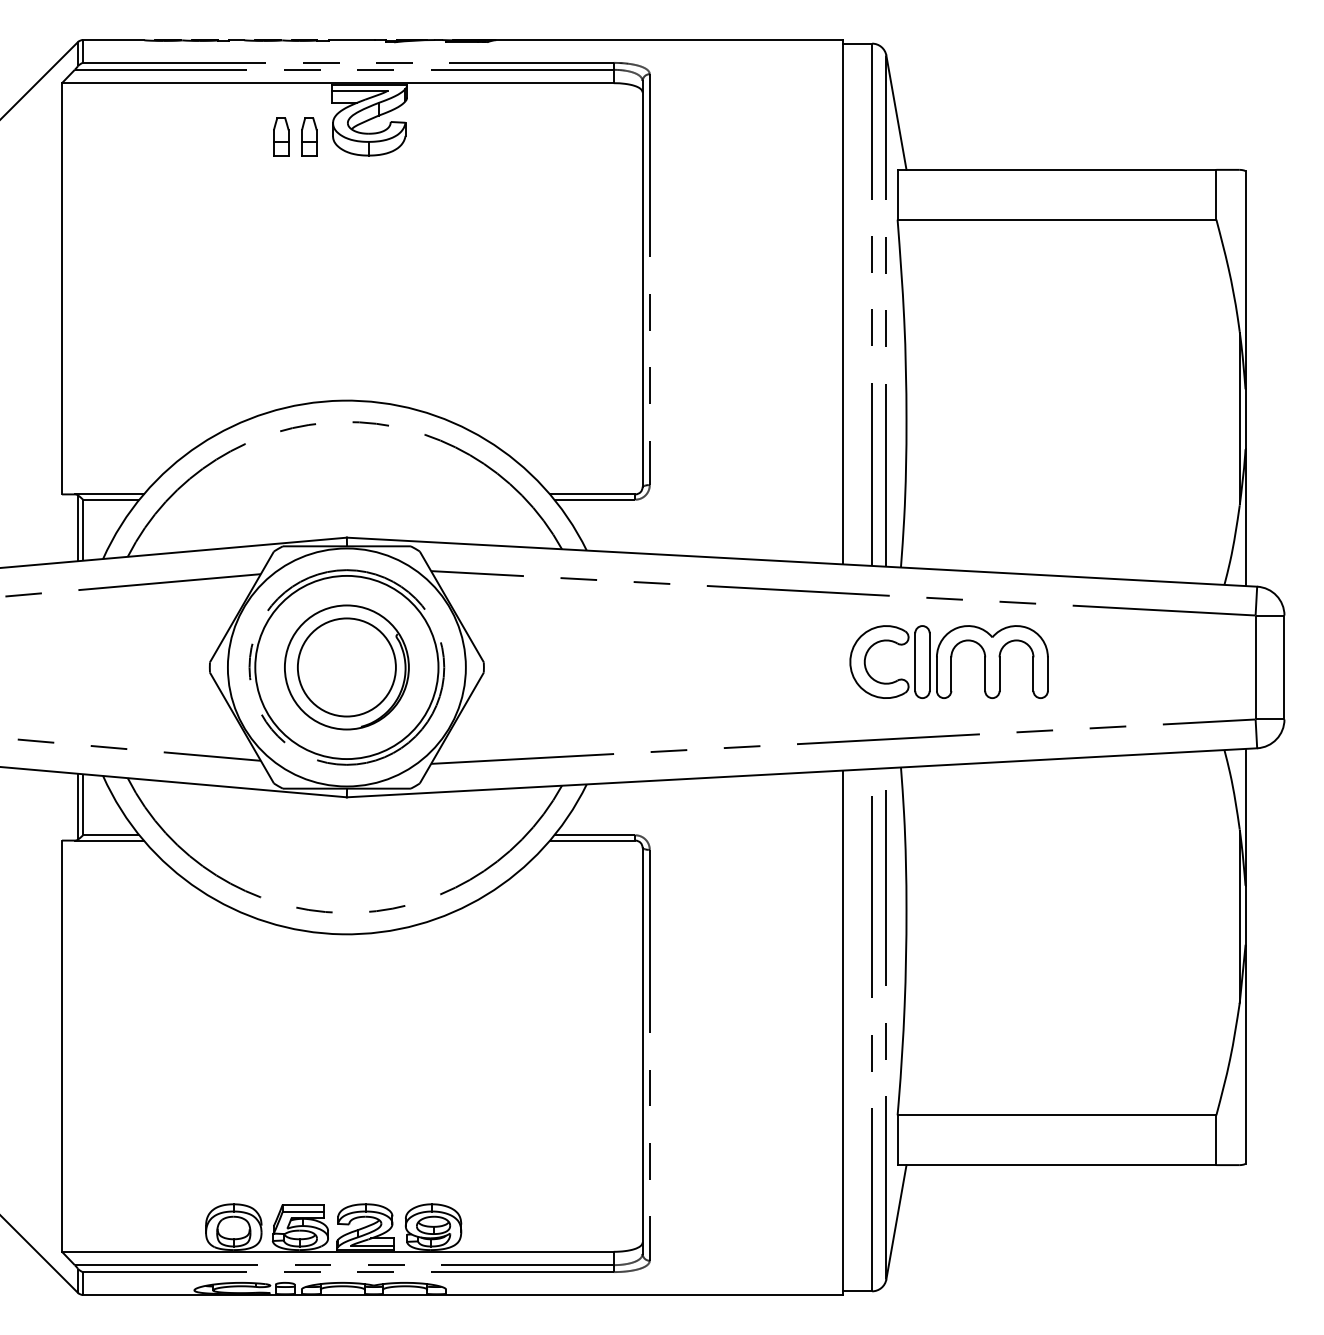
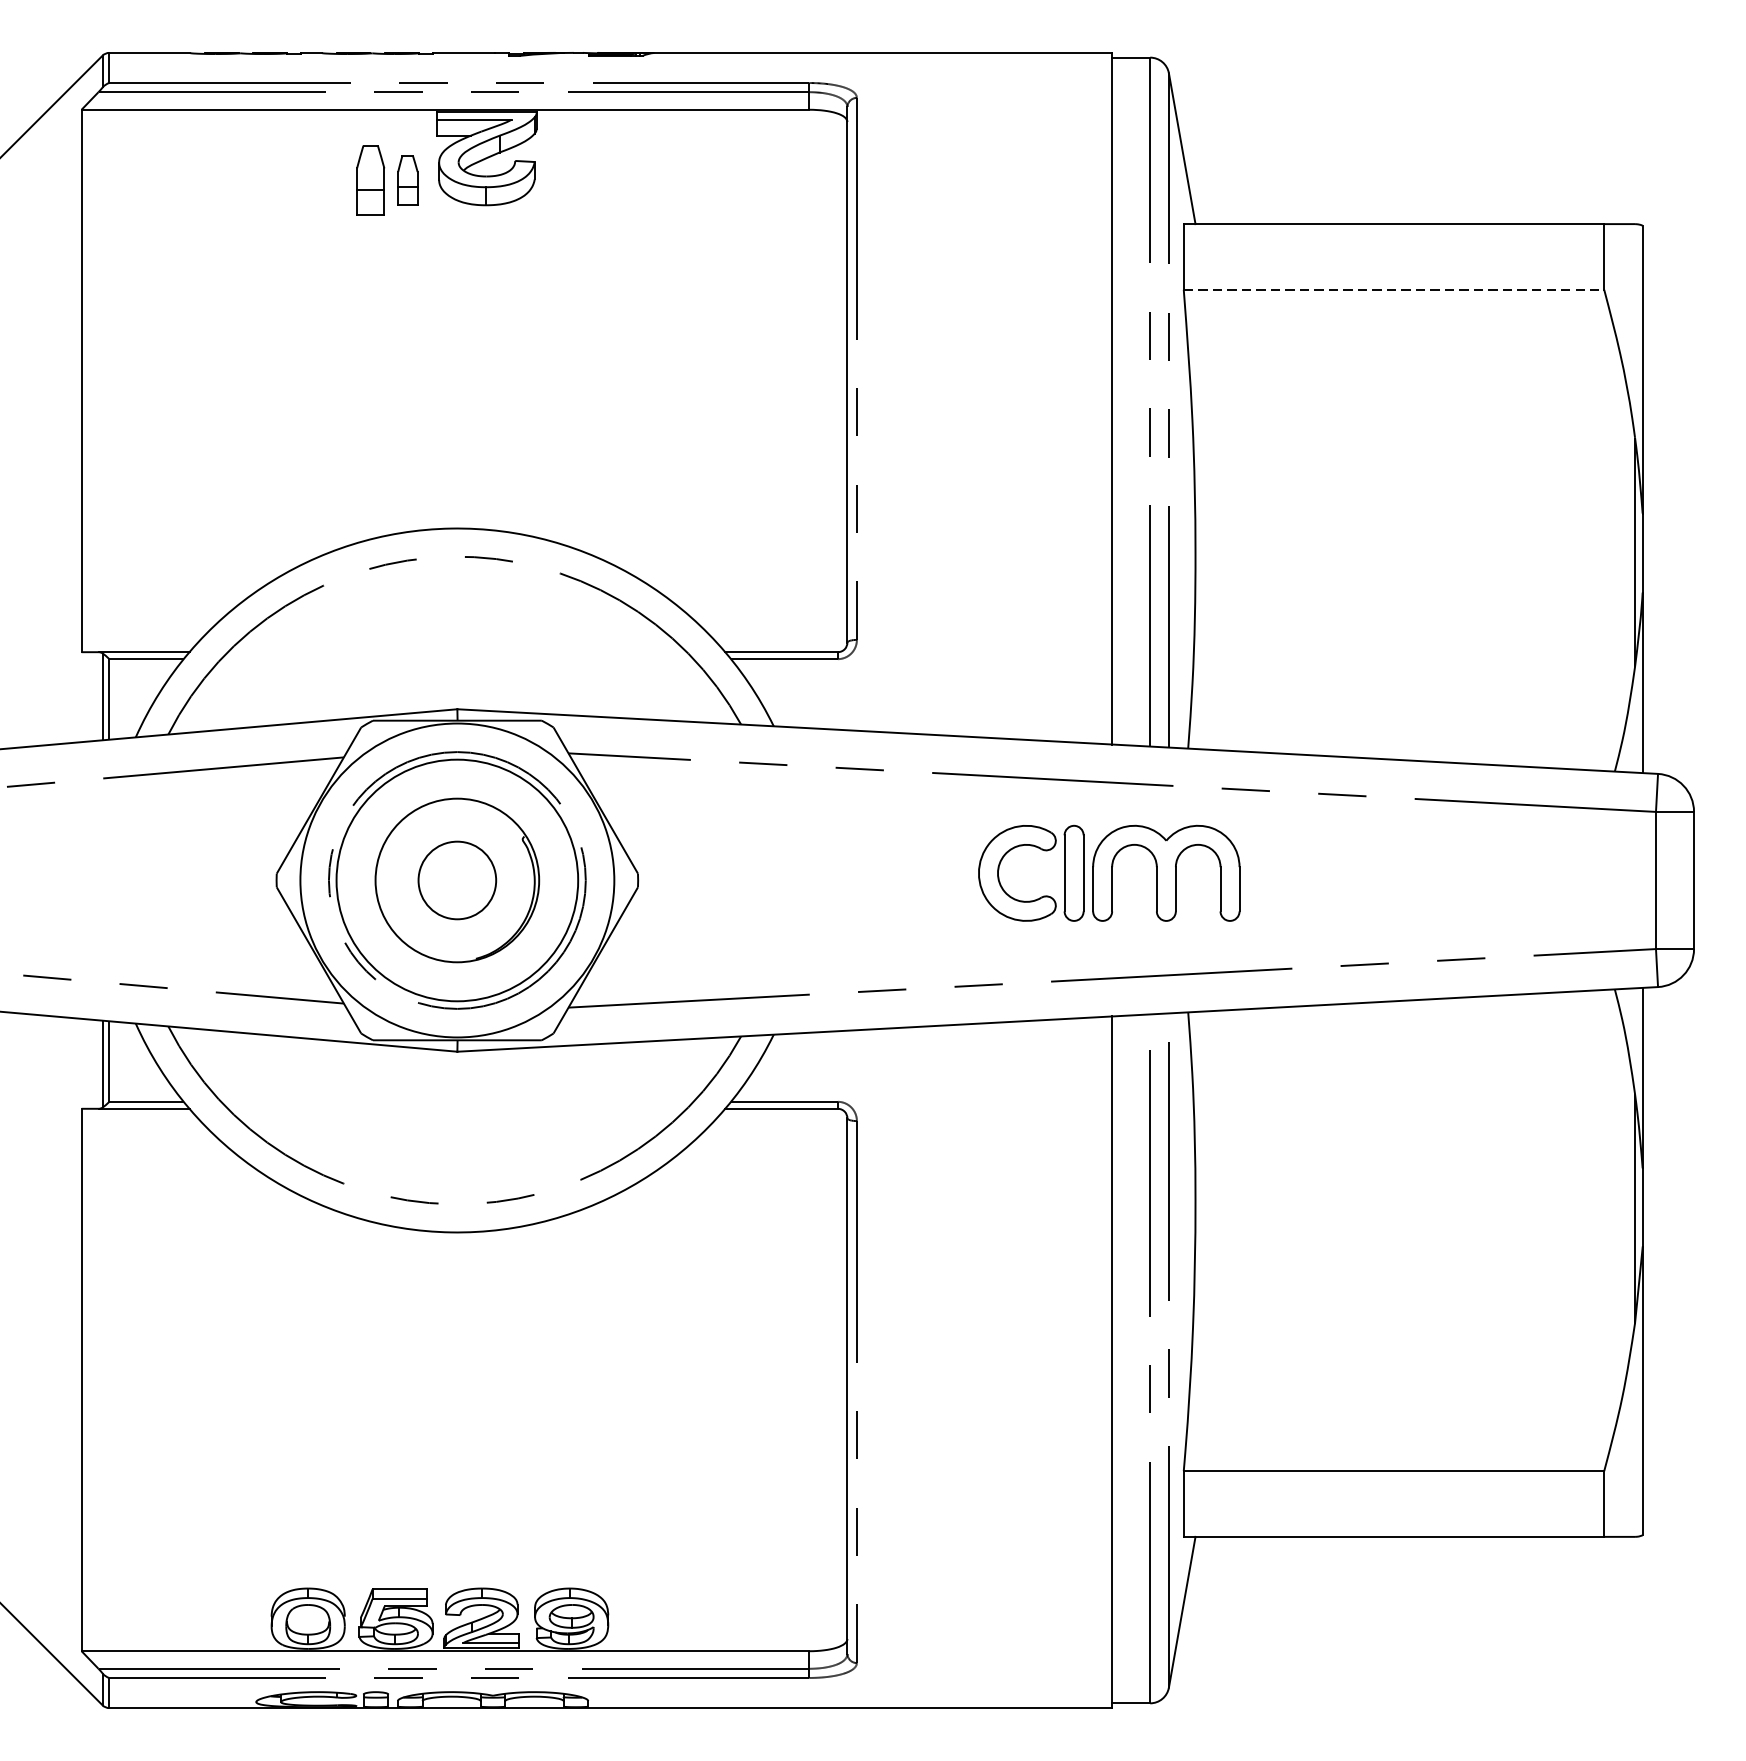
part: (281, 136) -> (371, 180), size x1.4
line: (1057, 219) -> (1394, 289), solid -> dashed
part: (948, 661) -> (1108, 872), moved
circle: (346, 667) -> (456, 880), size x0.6

